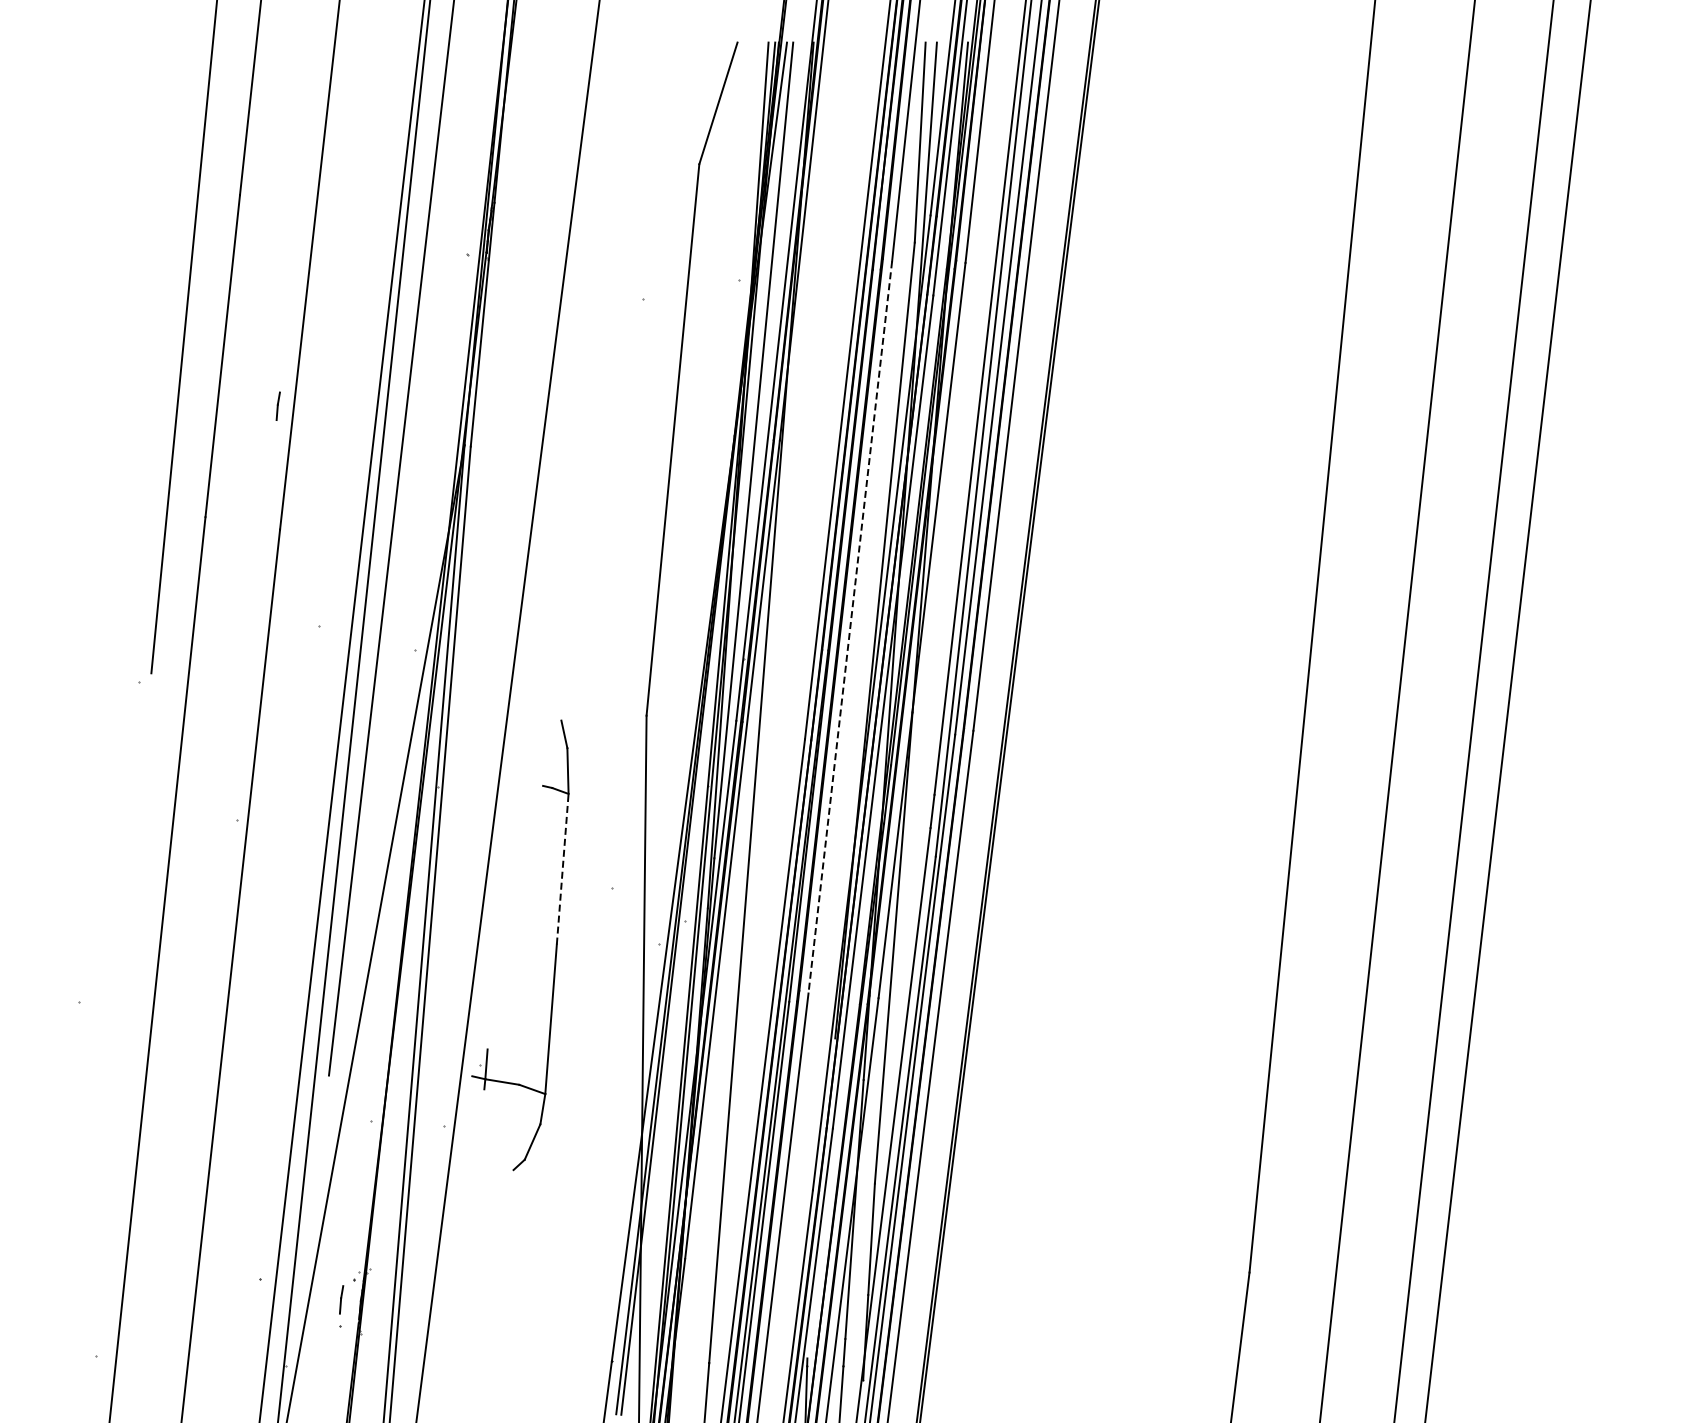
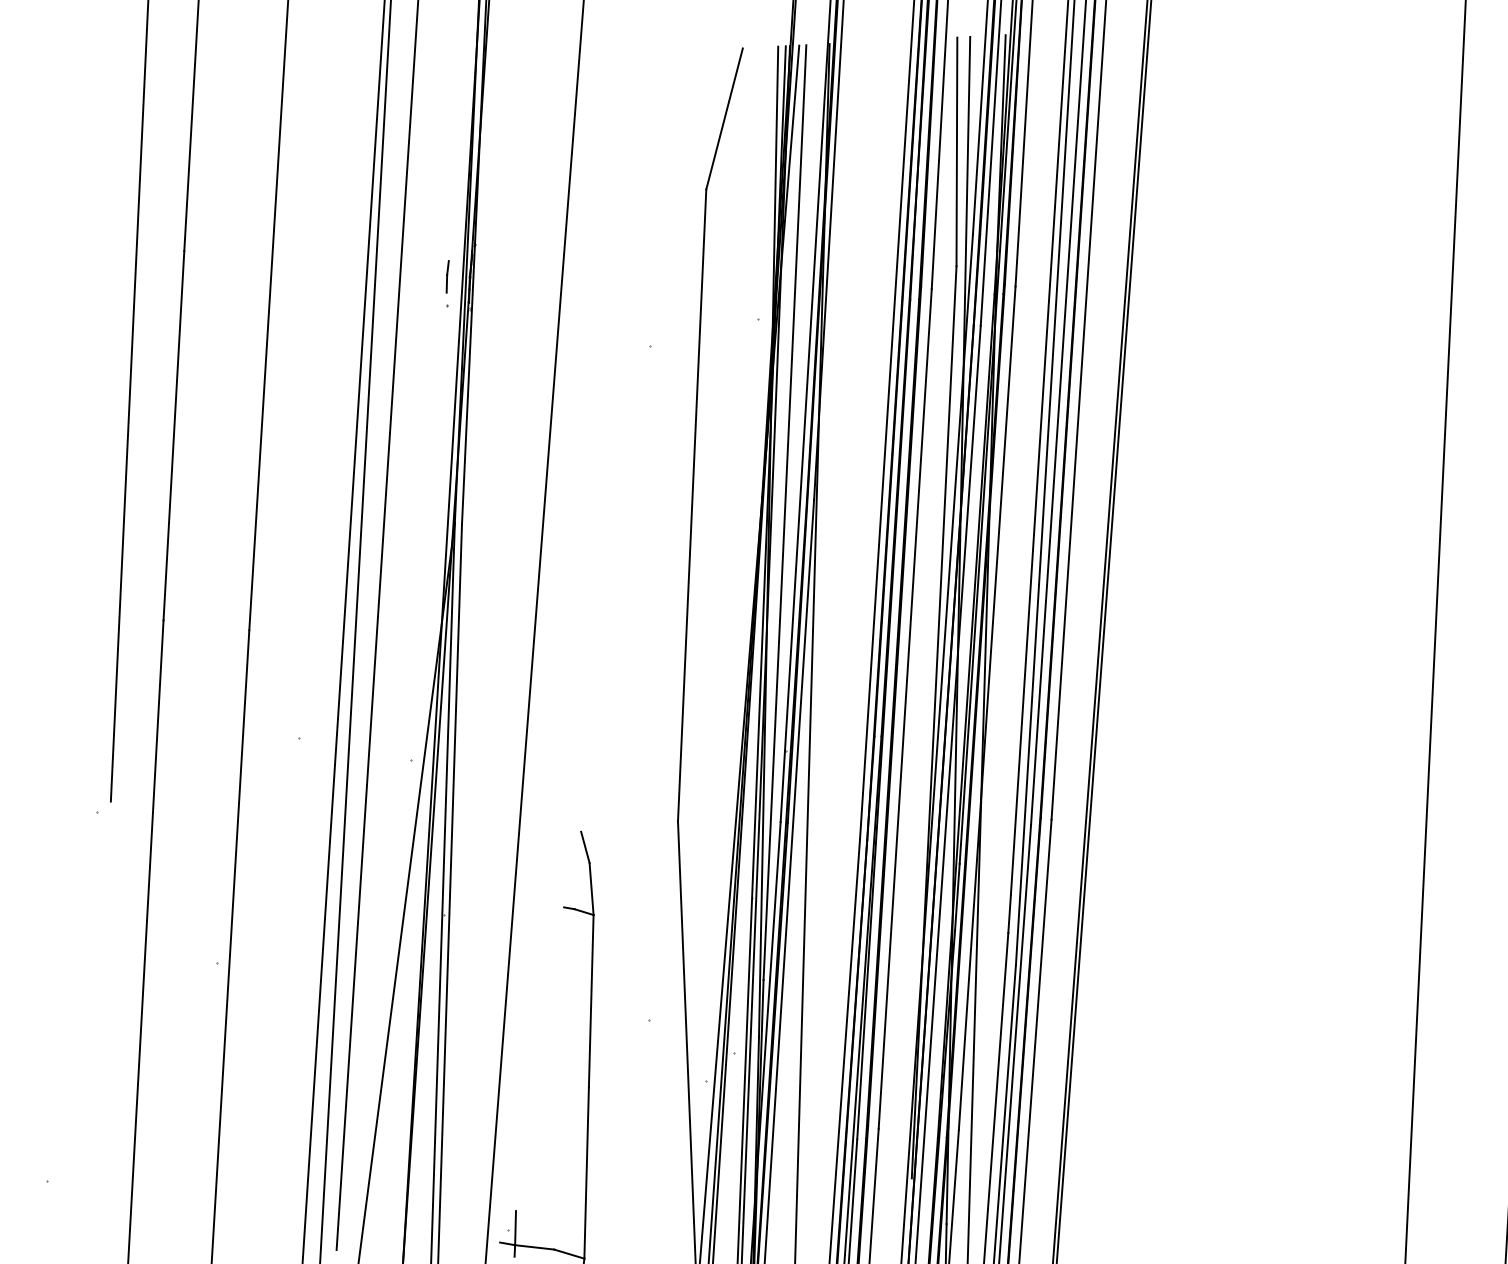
line: (277, 405) -> (446, 276), moved
line: (850, 627) -> (905, 708), dashed -> solid
line: (562, 869) -> (591, 1001), dashed -> solid

